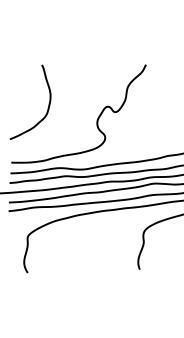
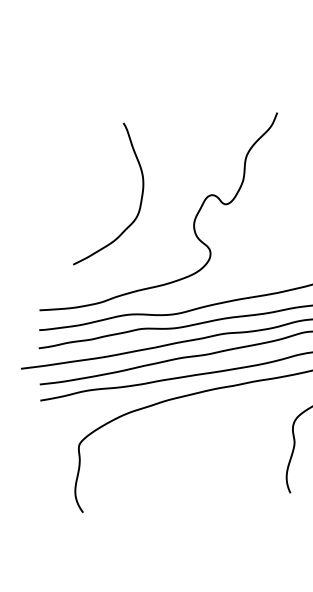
curve: (48, 103) -> (140, 193), moved

